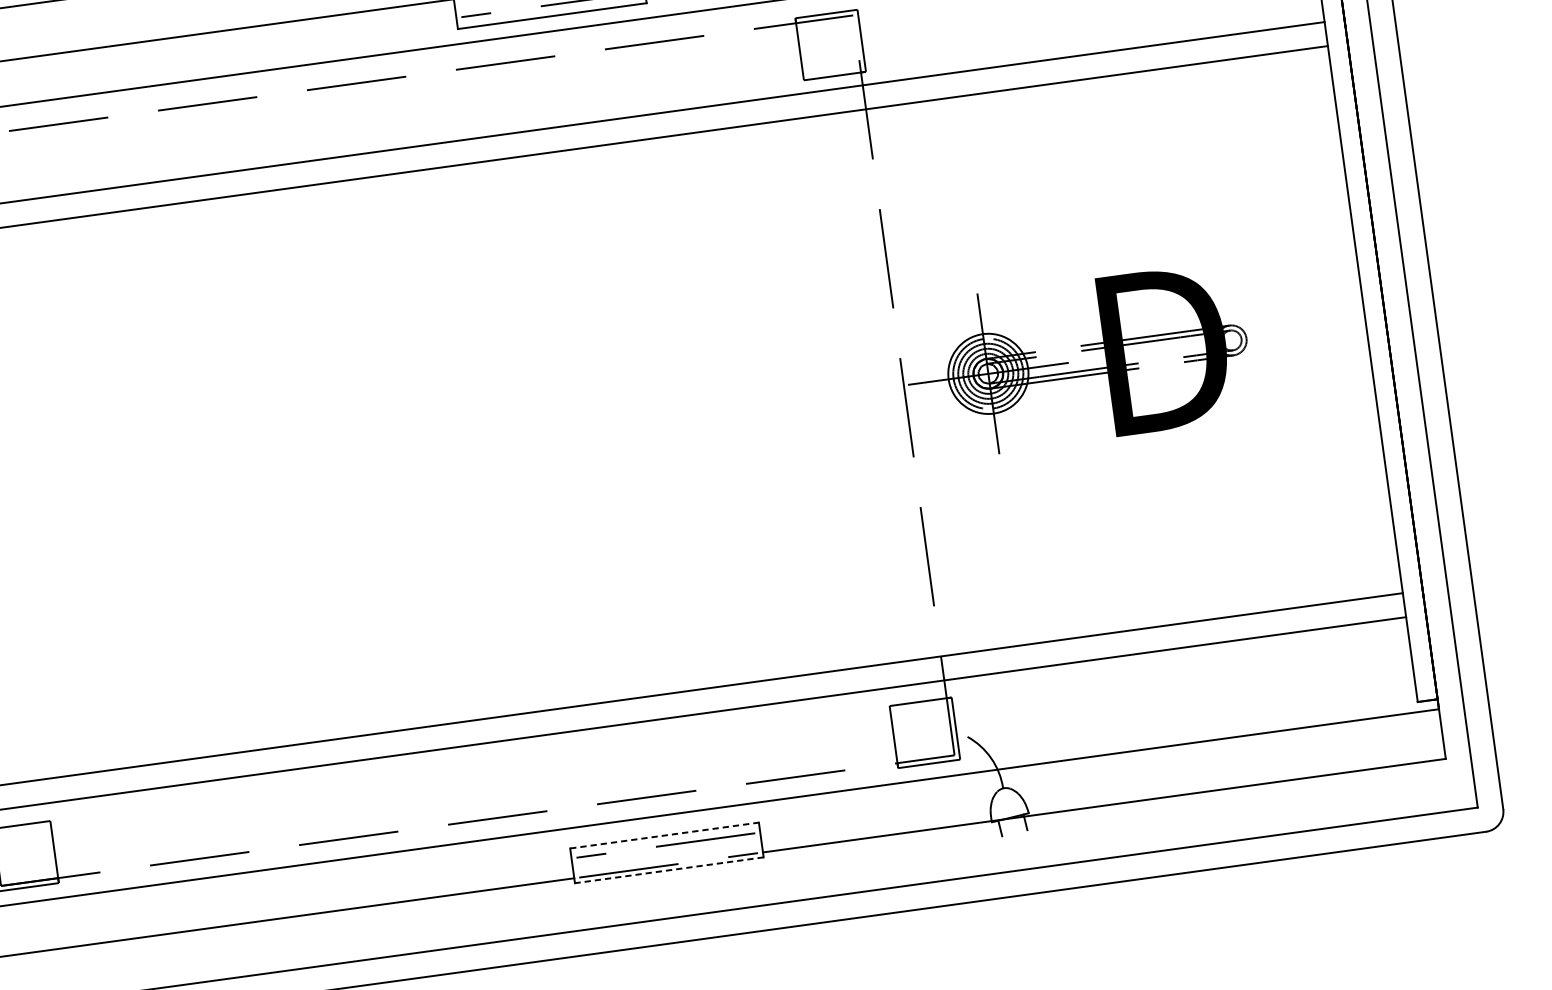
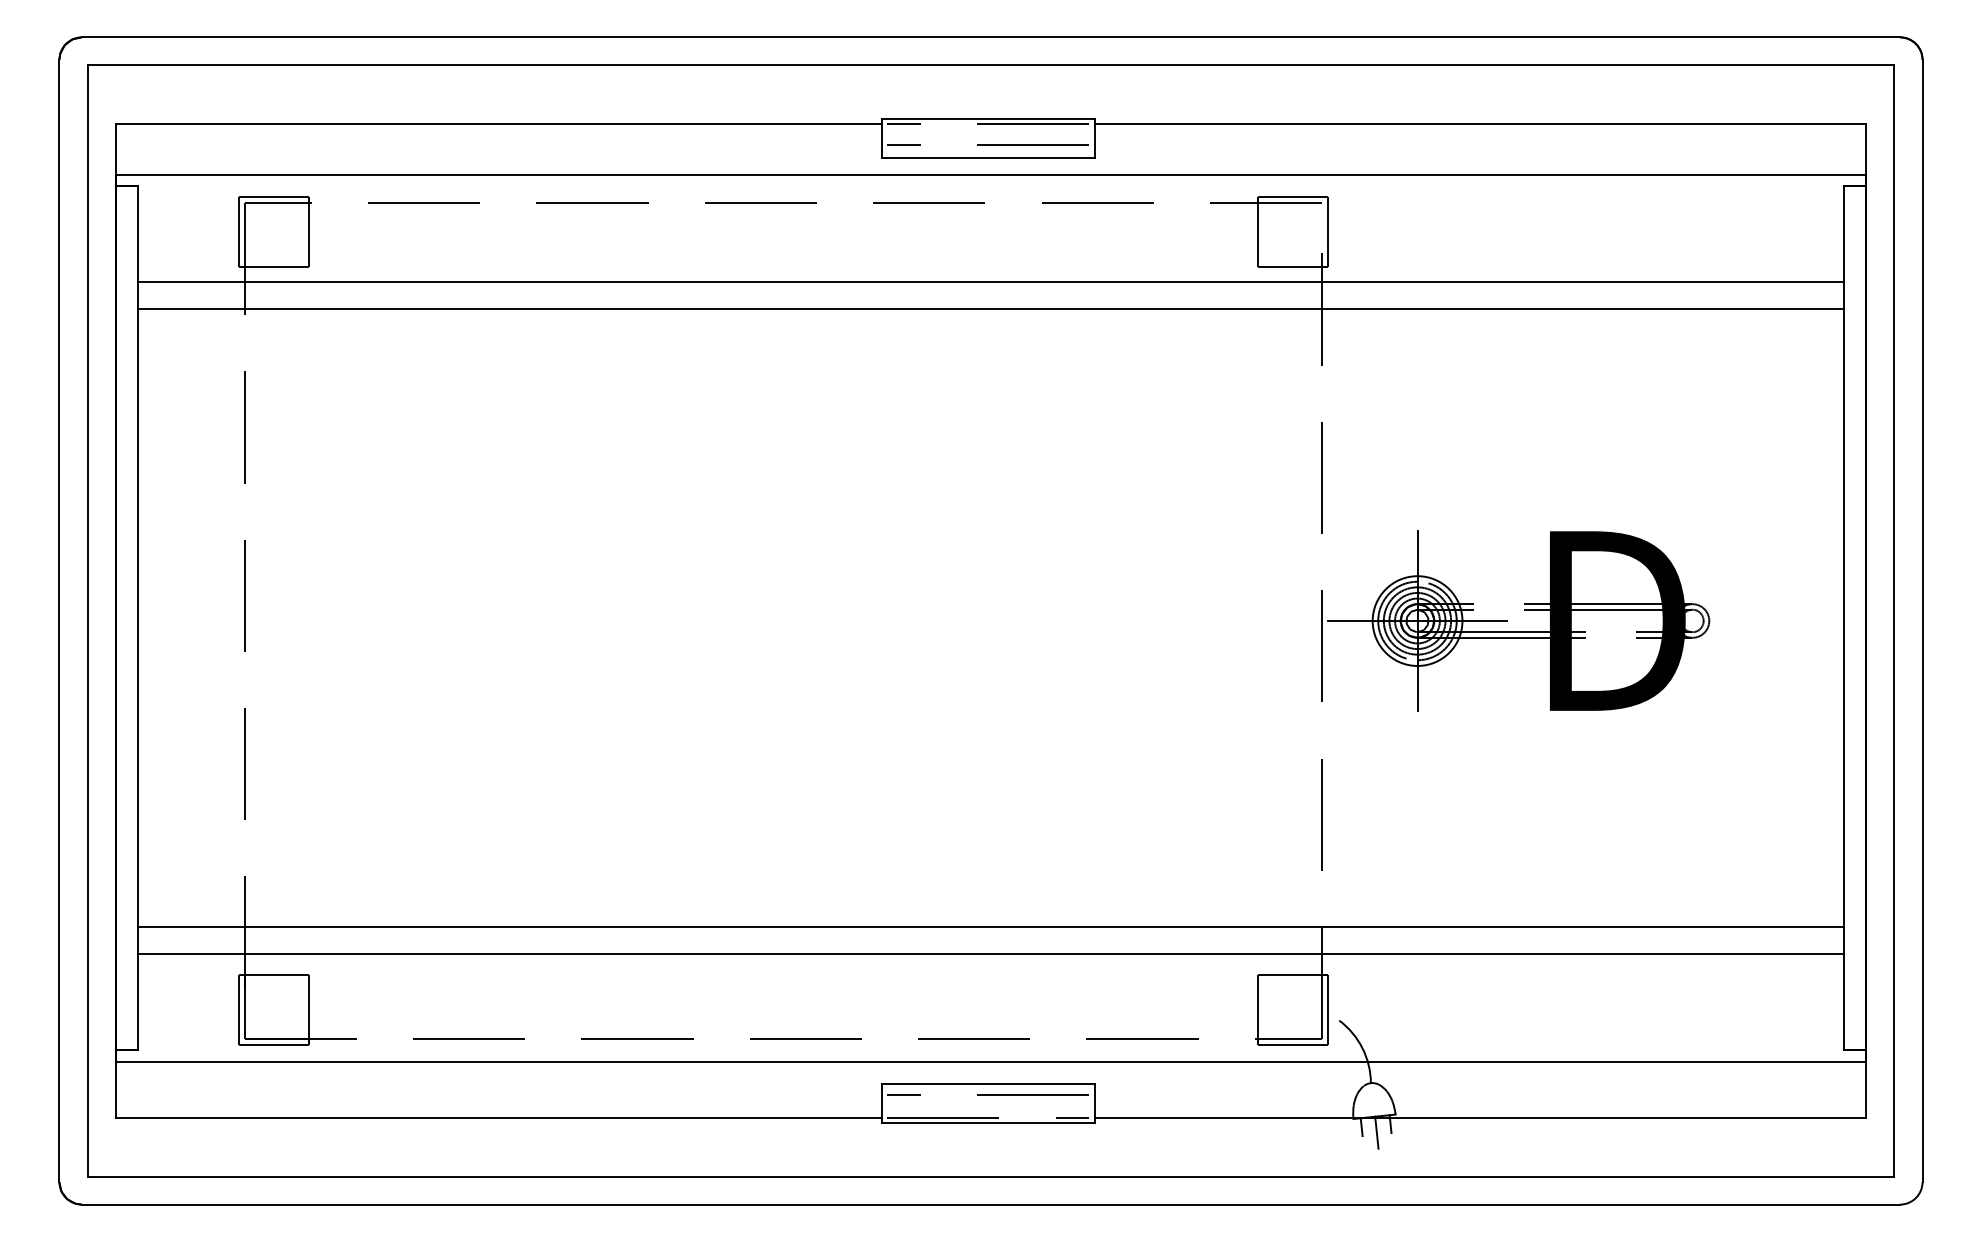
line: (1014, 831) -> (1376, 1132), added
line: (664, 835) -> (988, 1083), dashed -> solid
line: (669, 870) -> (988, 1123), dashed -> solid

